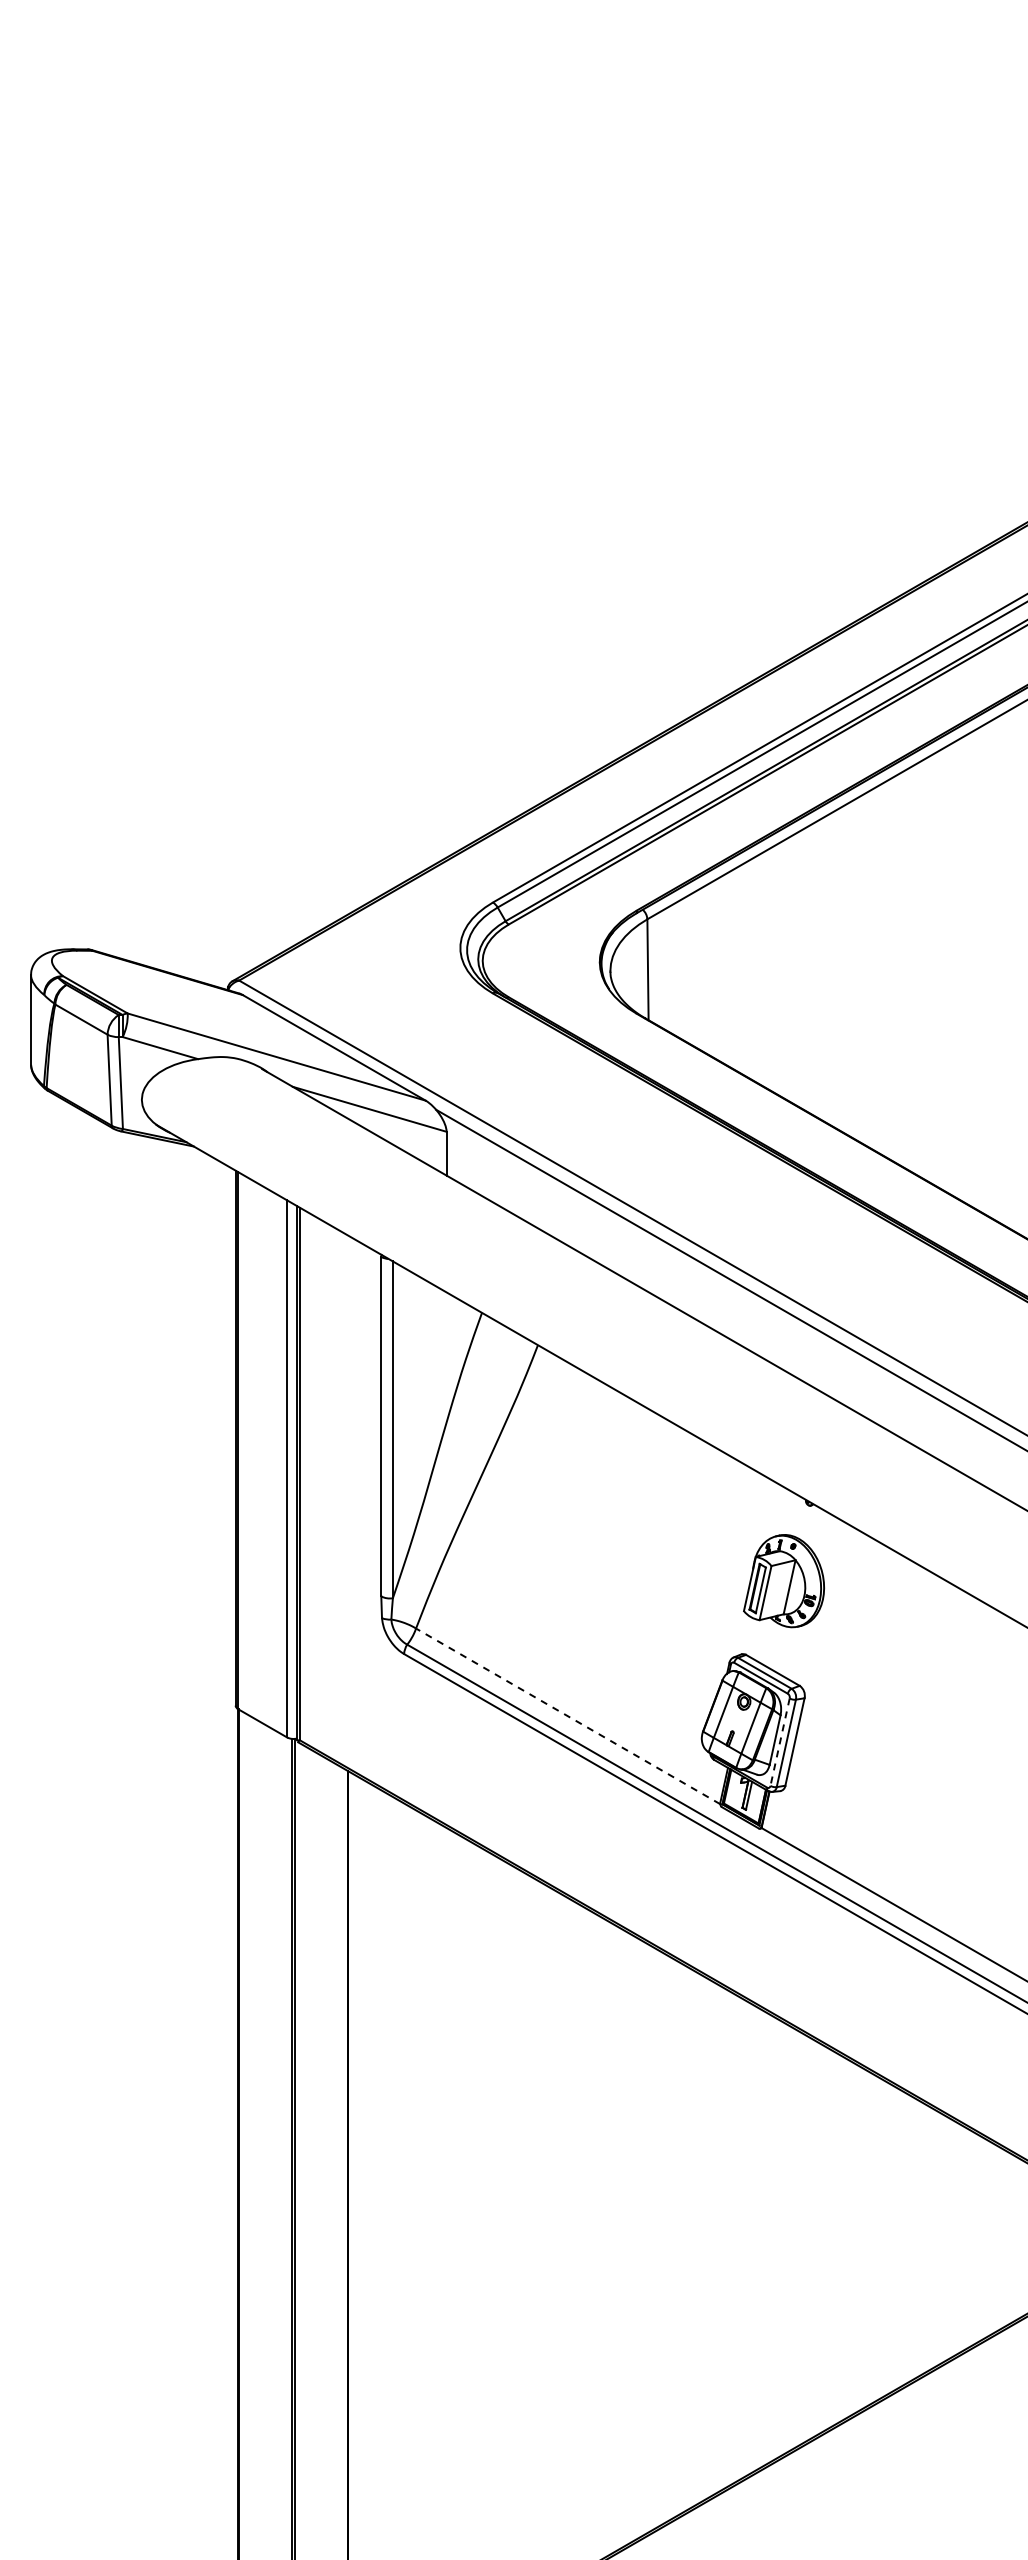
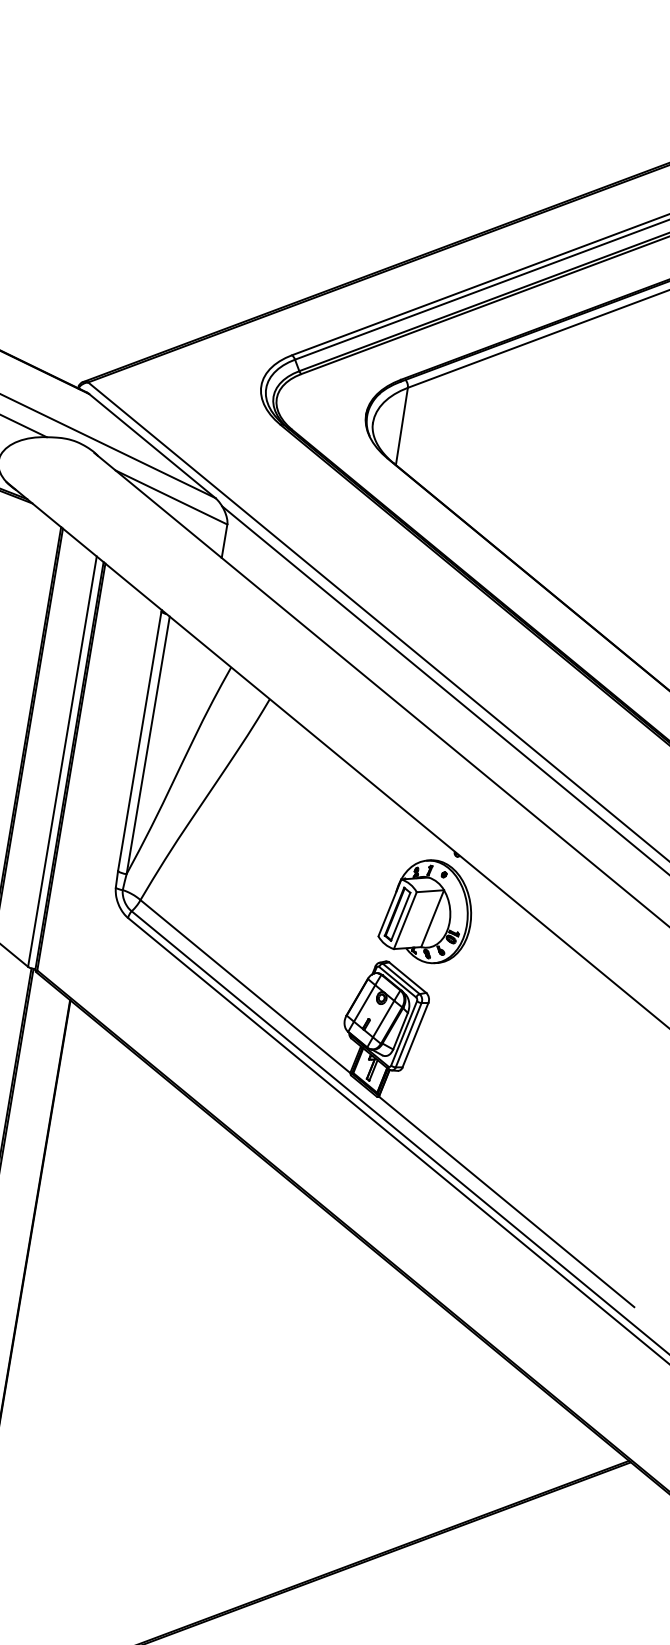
part: (783, 1580) -> (427, 910), size x1.43
line: (568, 1716) -> (245, 986), dashed -> solid
line: (780, 1742) -> (404, 1033), dashed -> solid

